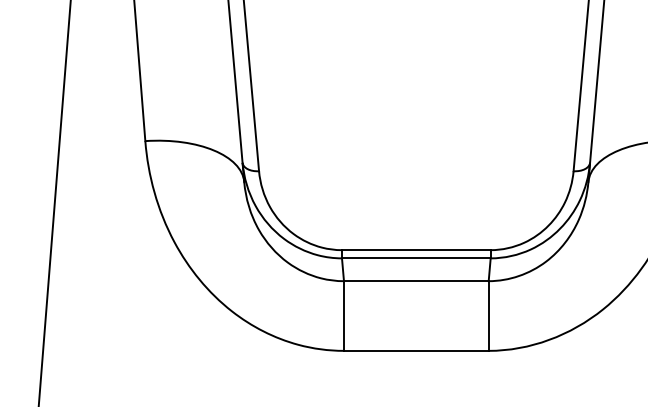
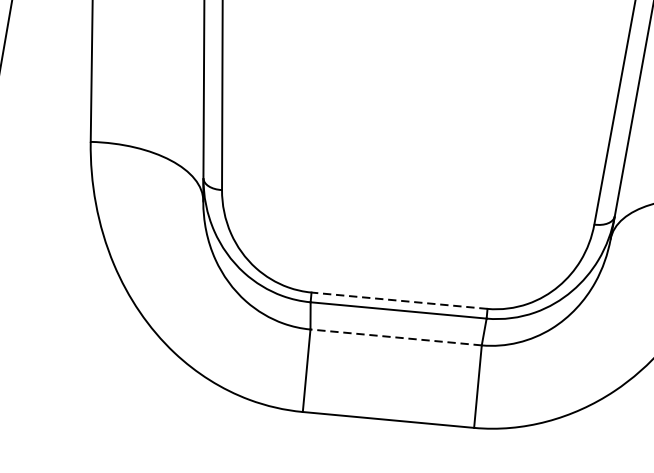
line: (415, 250) -> (398, 301), solid -> dashed
line: (415, 281) -> (395, 337), solid -> dashed

